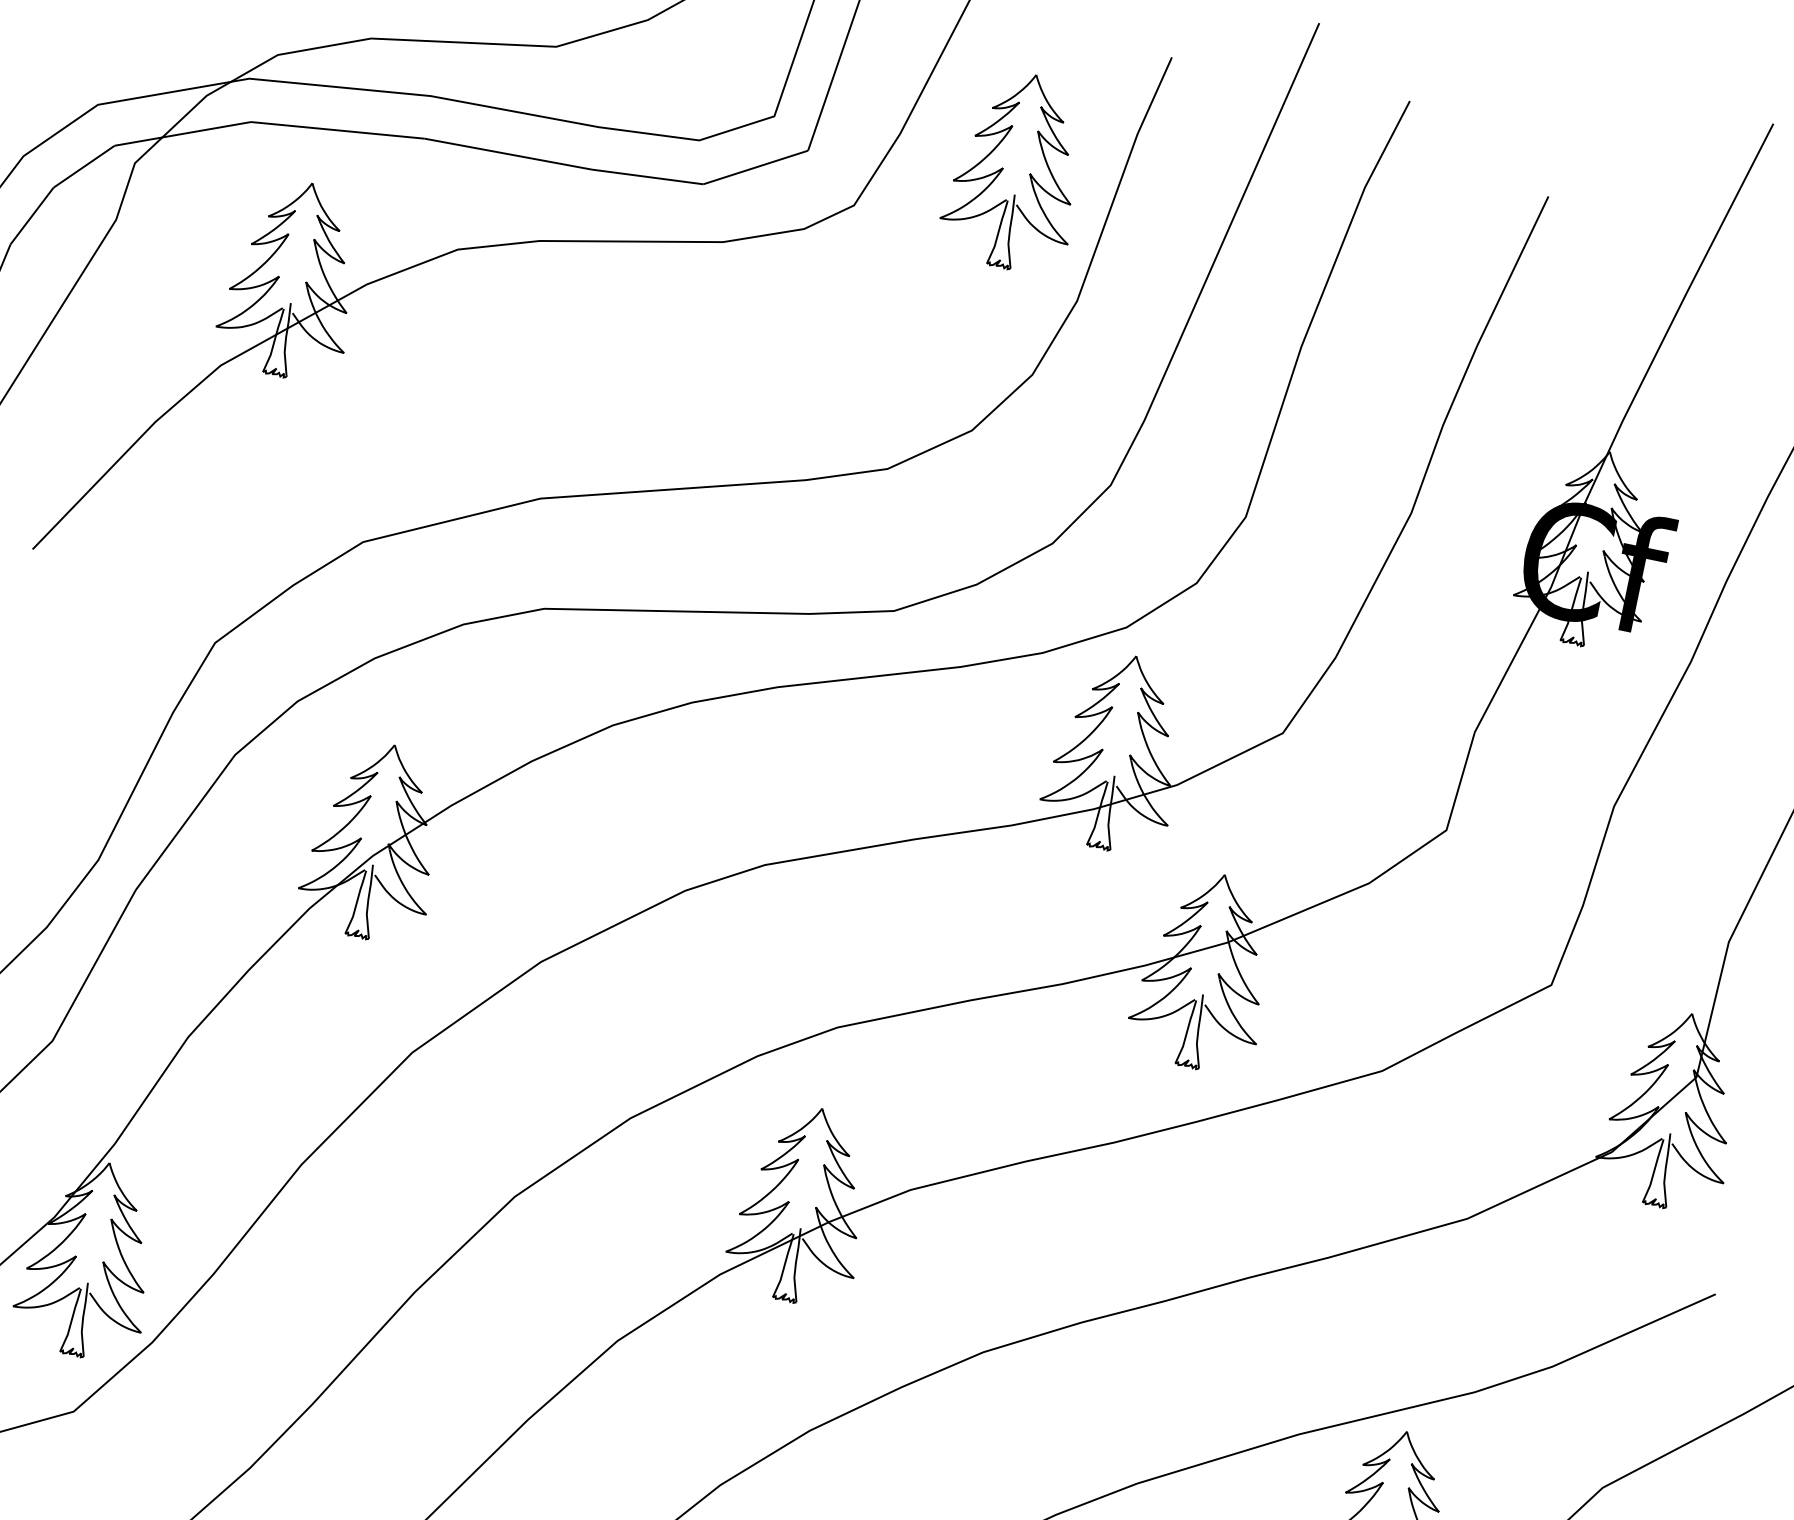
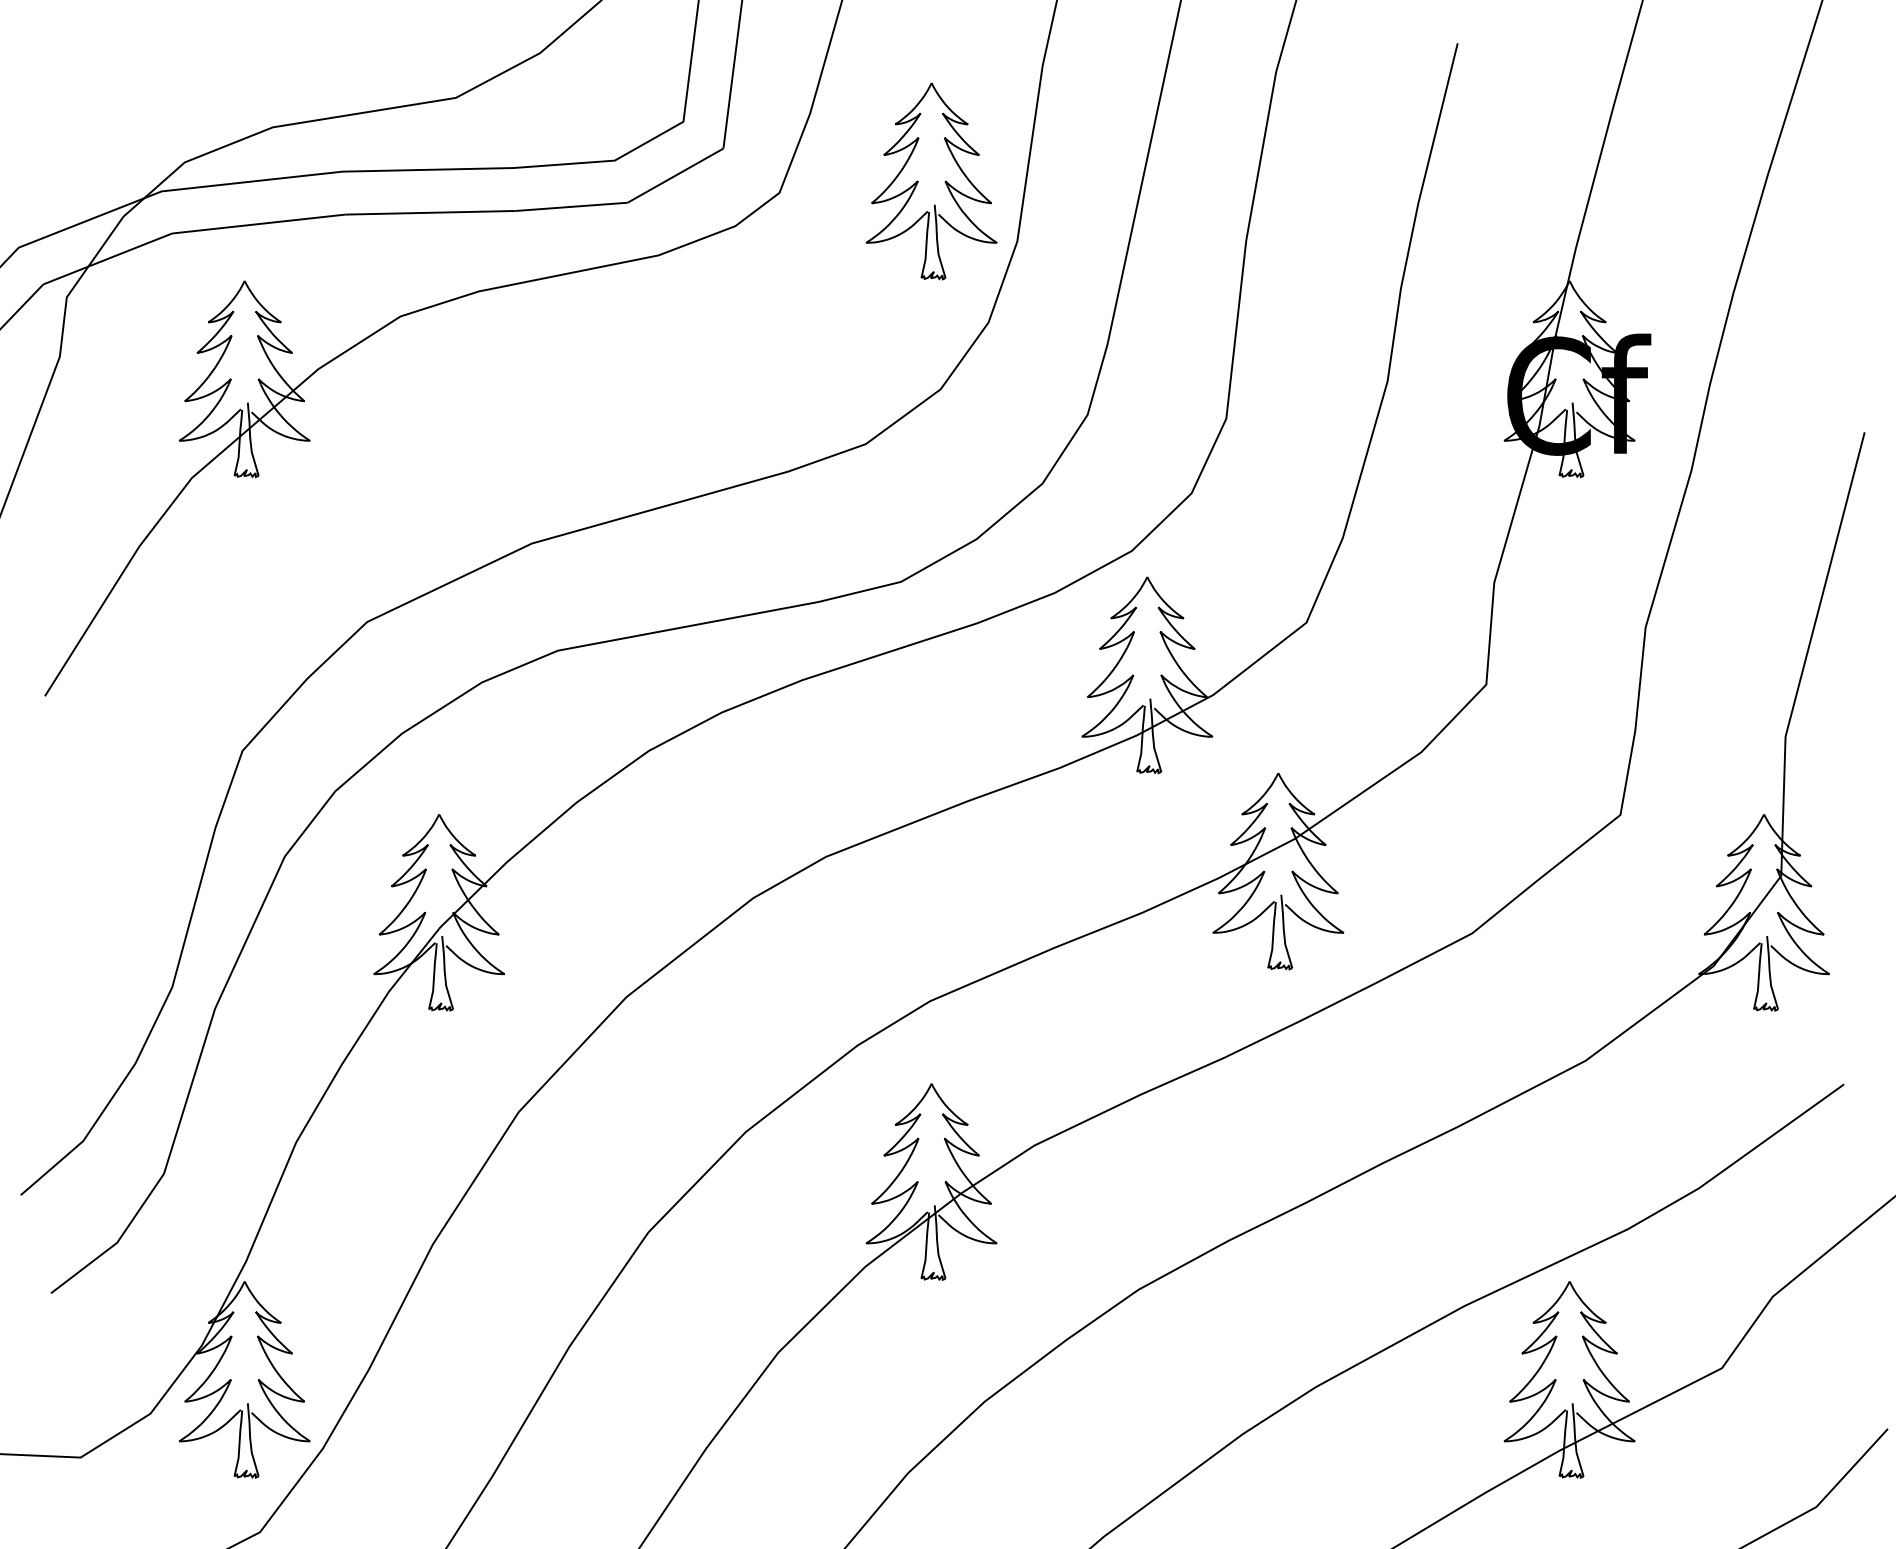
part: (1003, 168) -> (918, 181), moved

